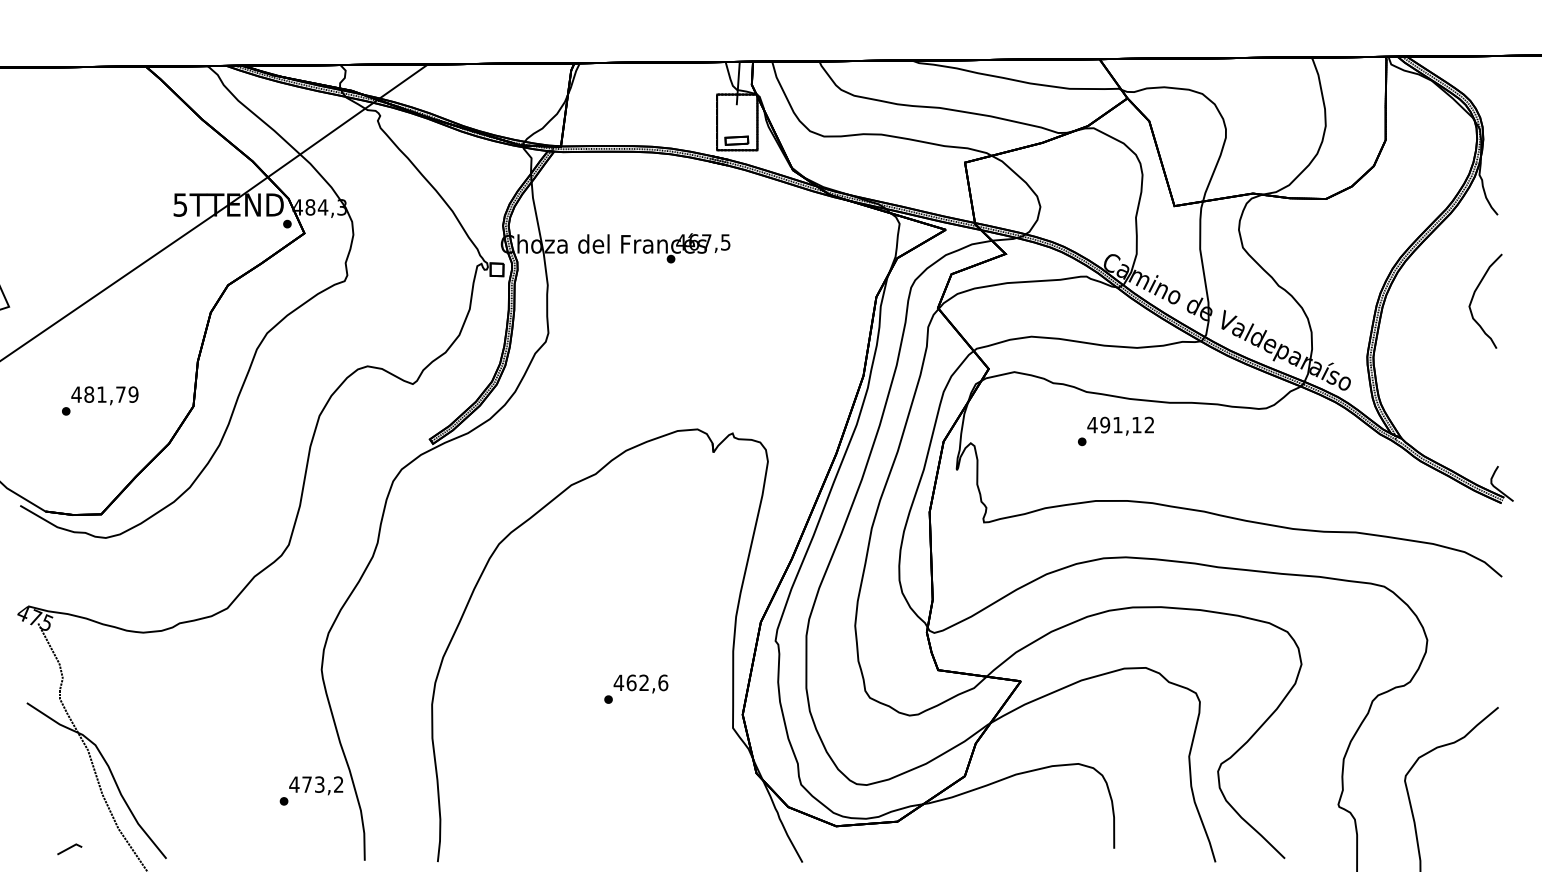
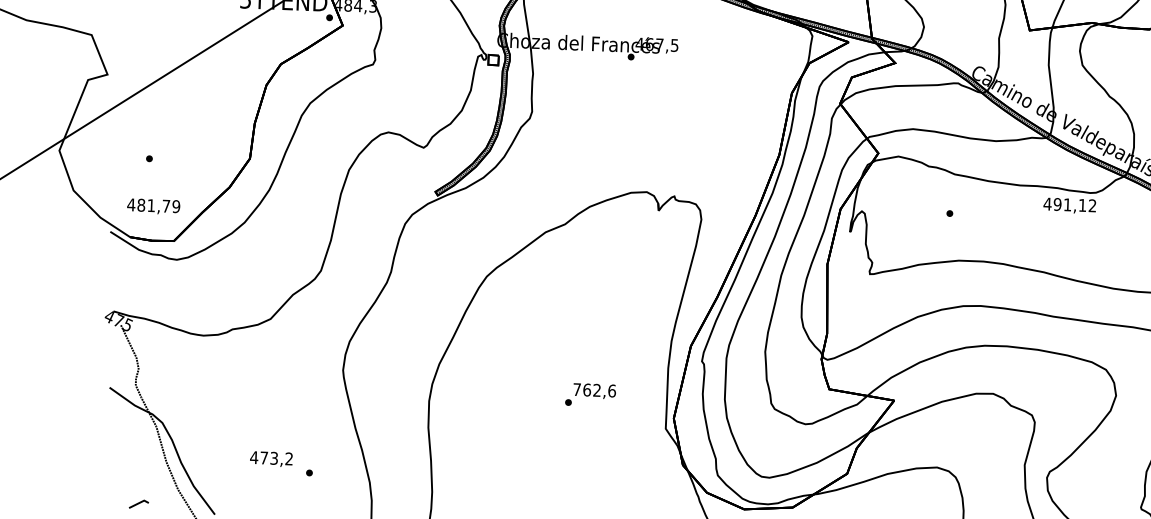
text: (104, 395) -> (153, 206), moved
text: (1120, 425) -> (1069, 205), moved
text: (618, 682) -> (576, 389), 462,6 -> 762,6
text: (316, 785) -> (271, 458), moved

